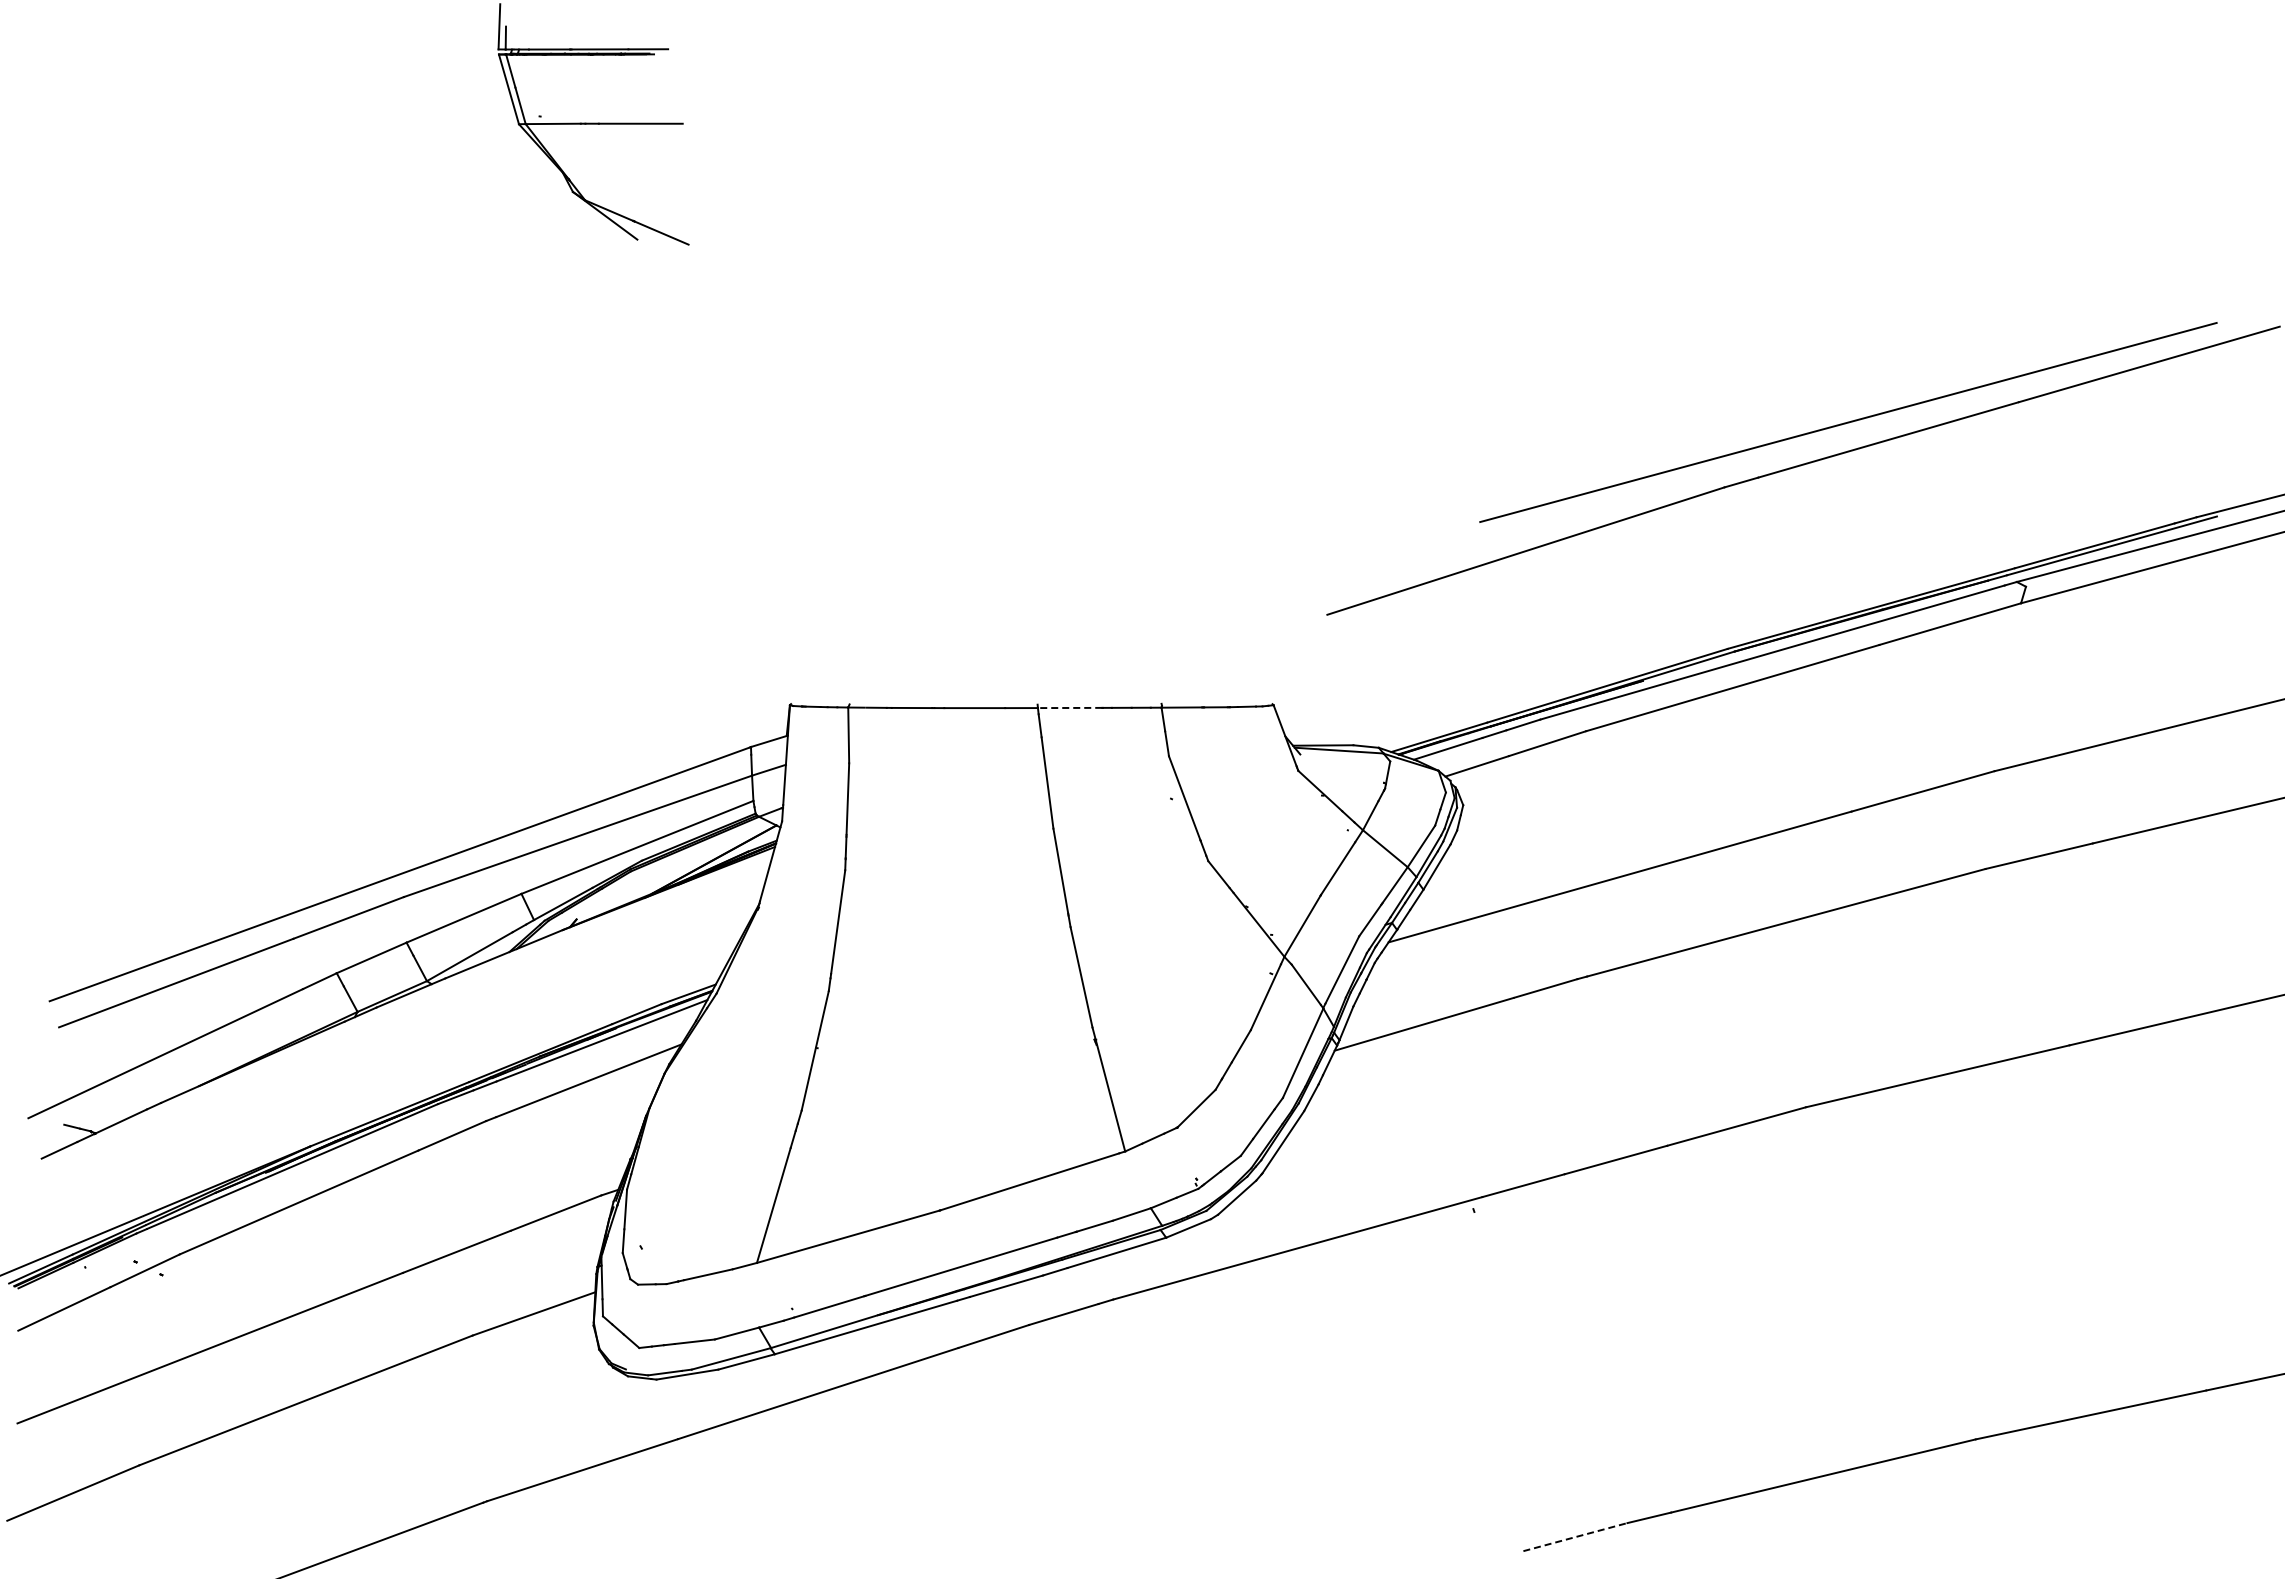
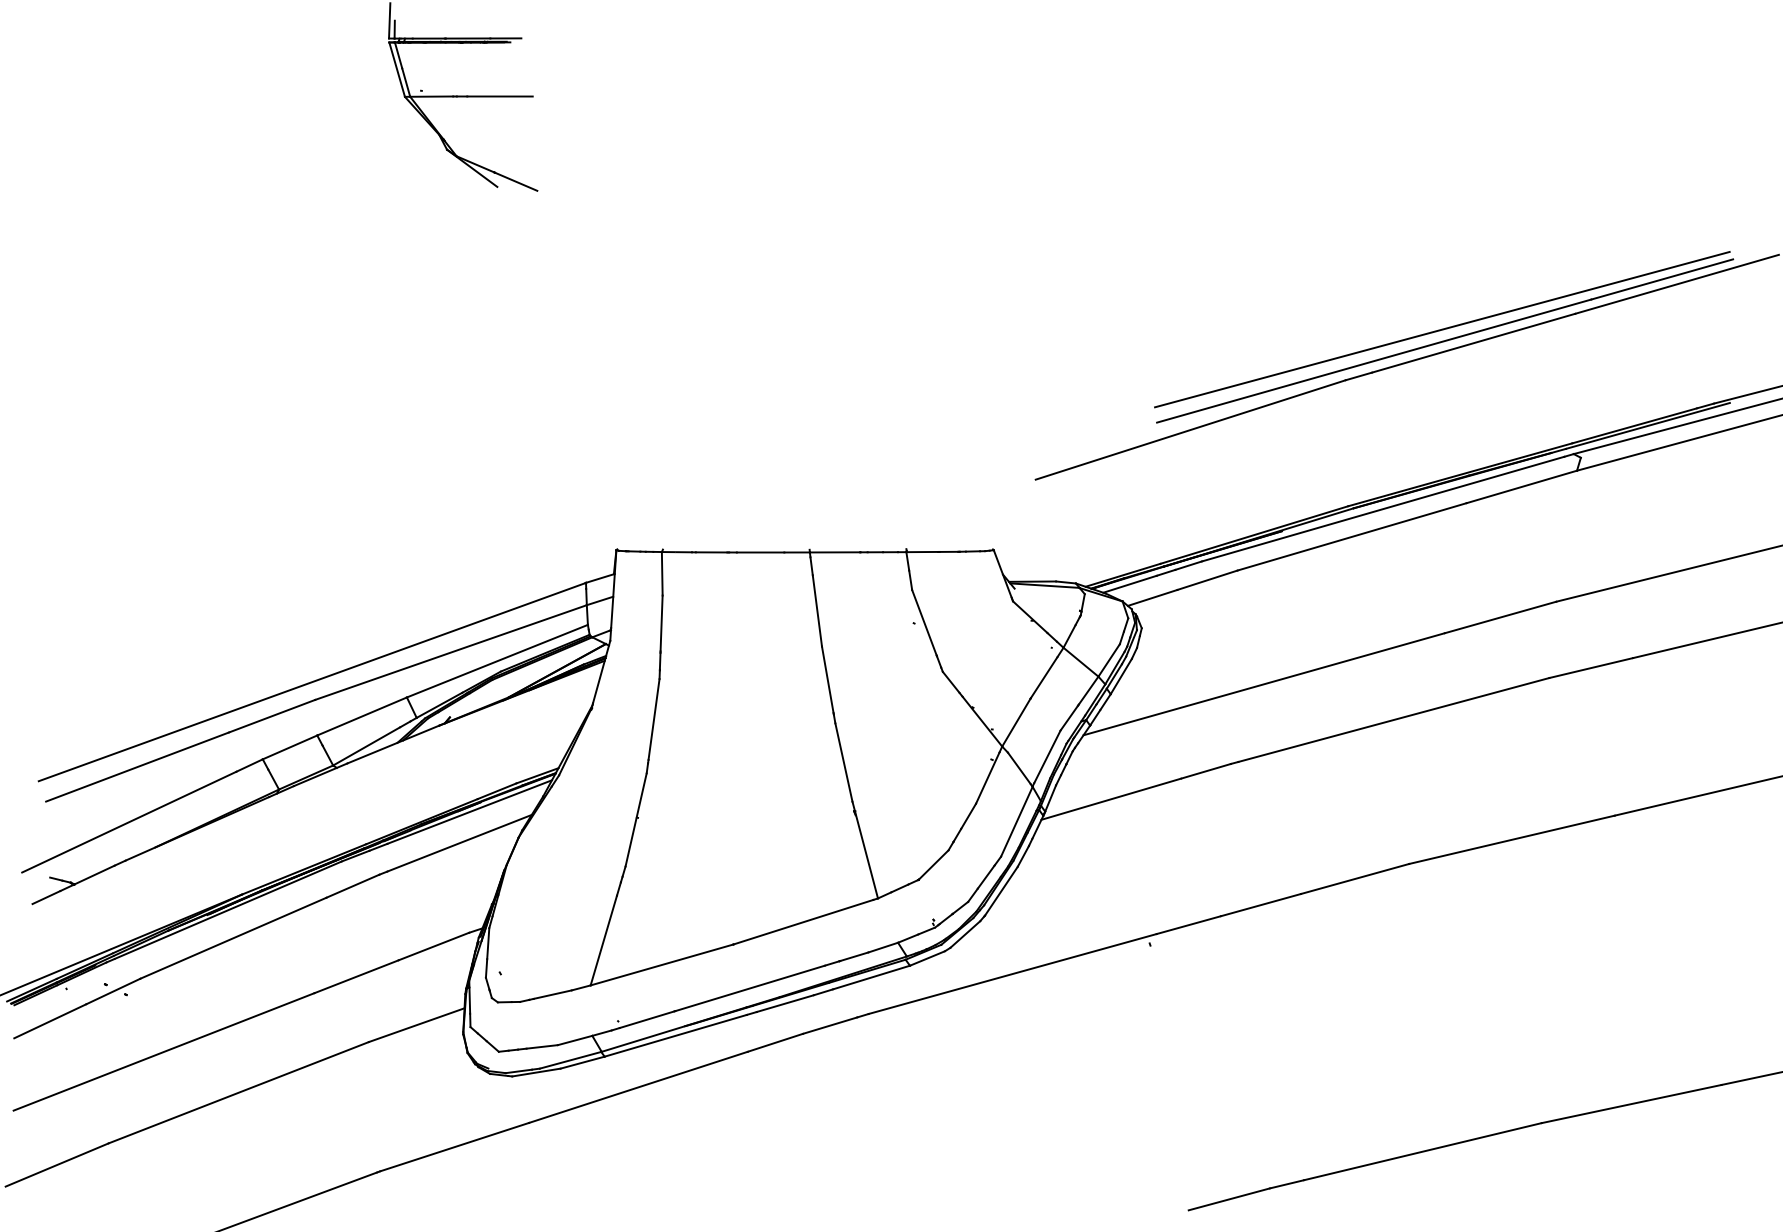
line: (1851, 436) -> (1444, 340), added
line: (1069, 707) -> (834, 552), dashed -> solid
line: (1575, 1537) -> (1229, 1199), dashed -> solid

